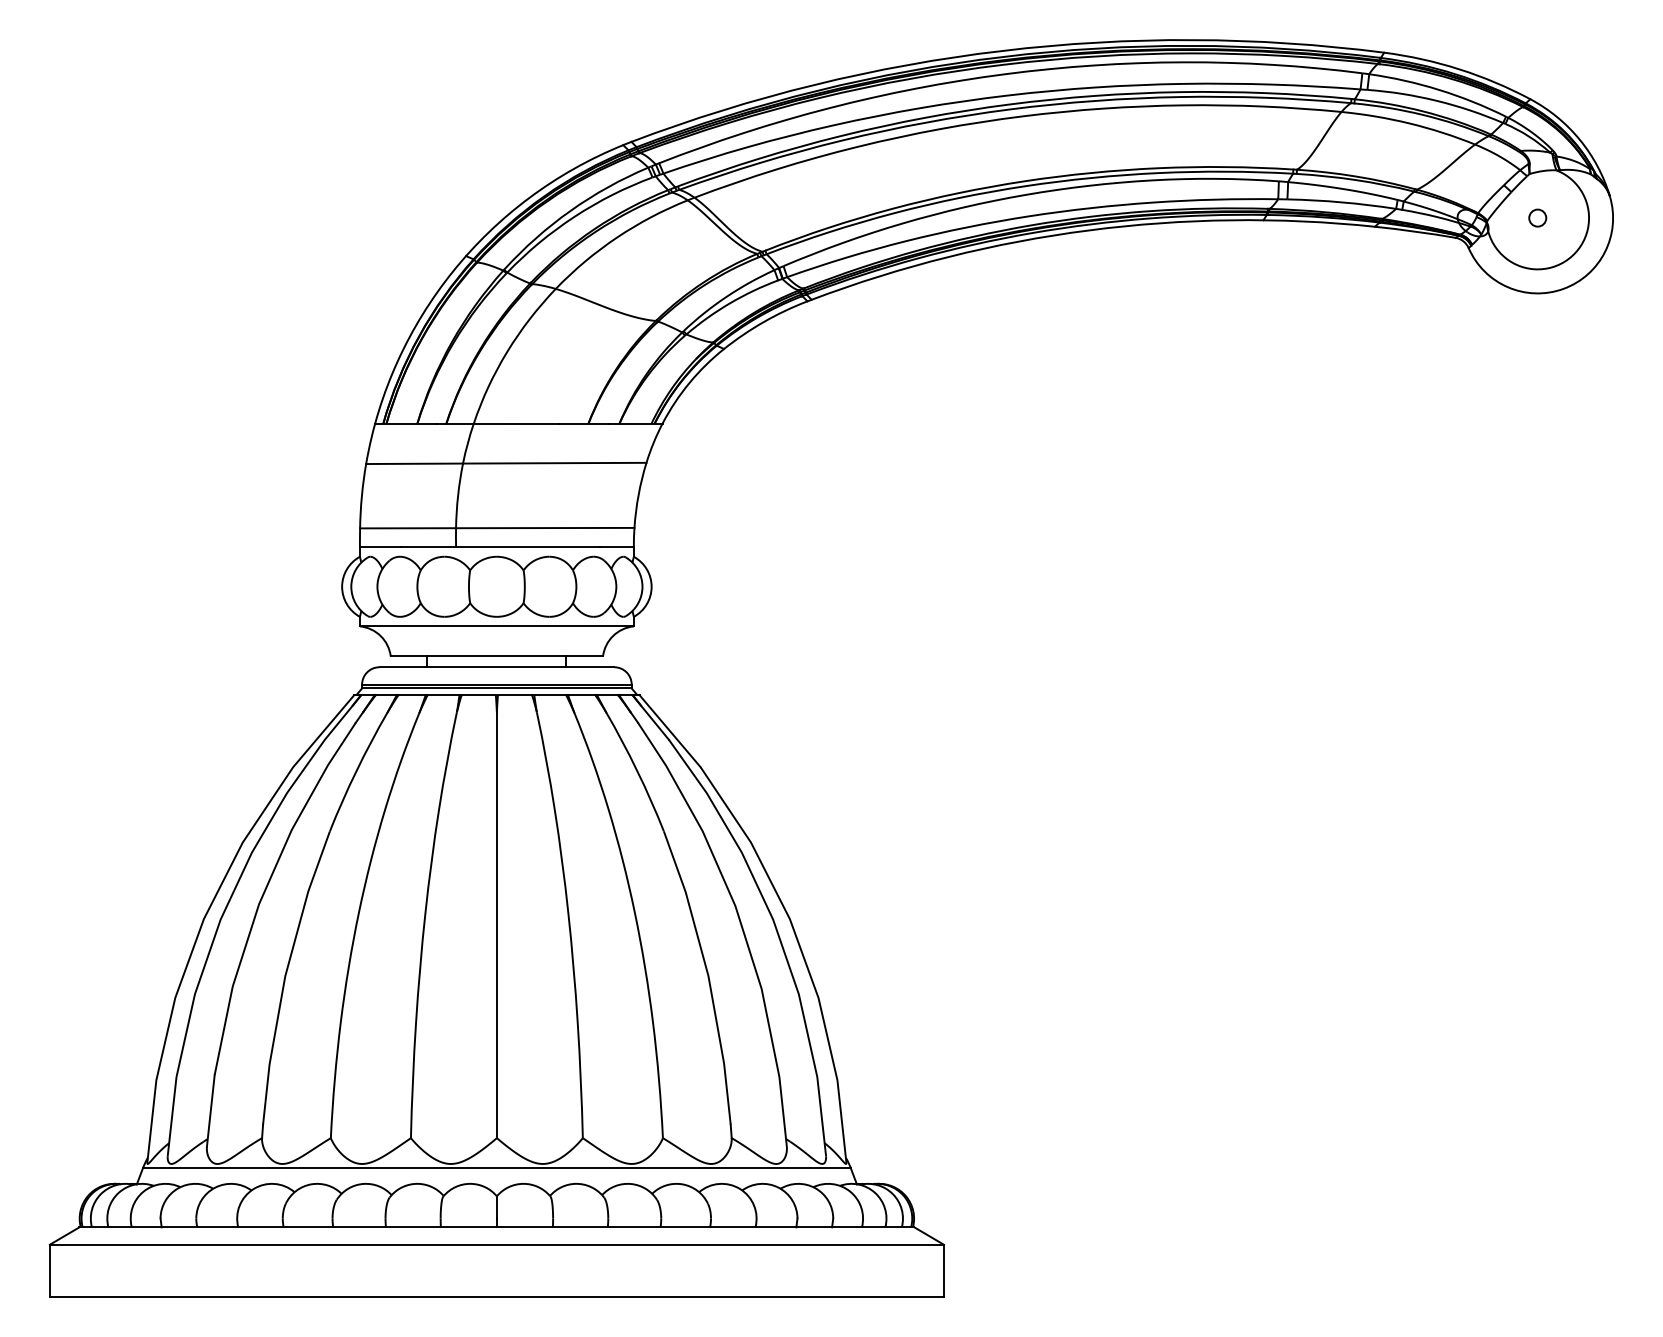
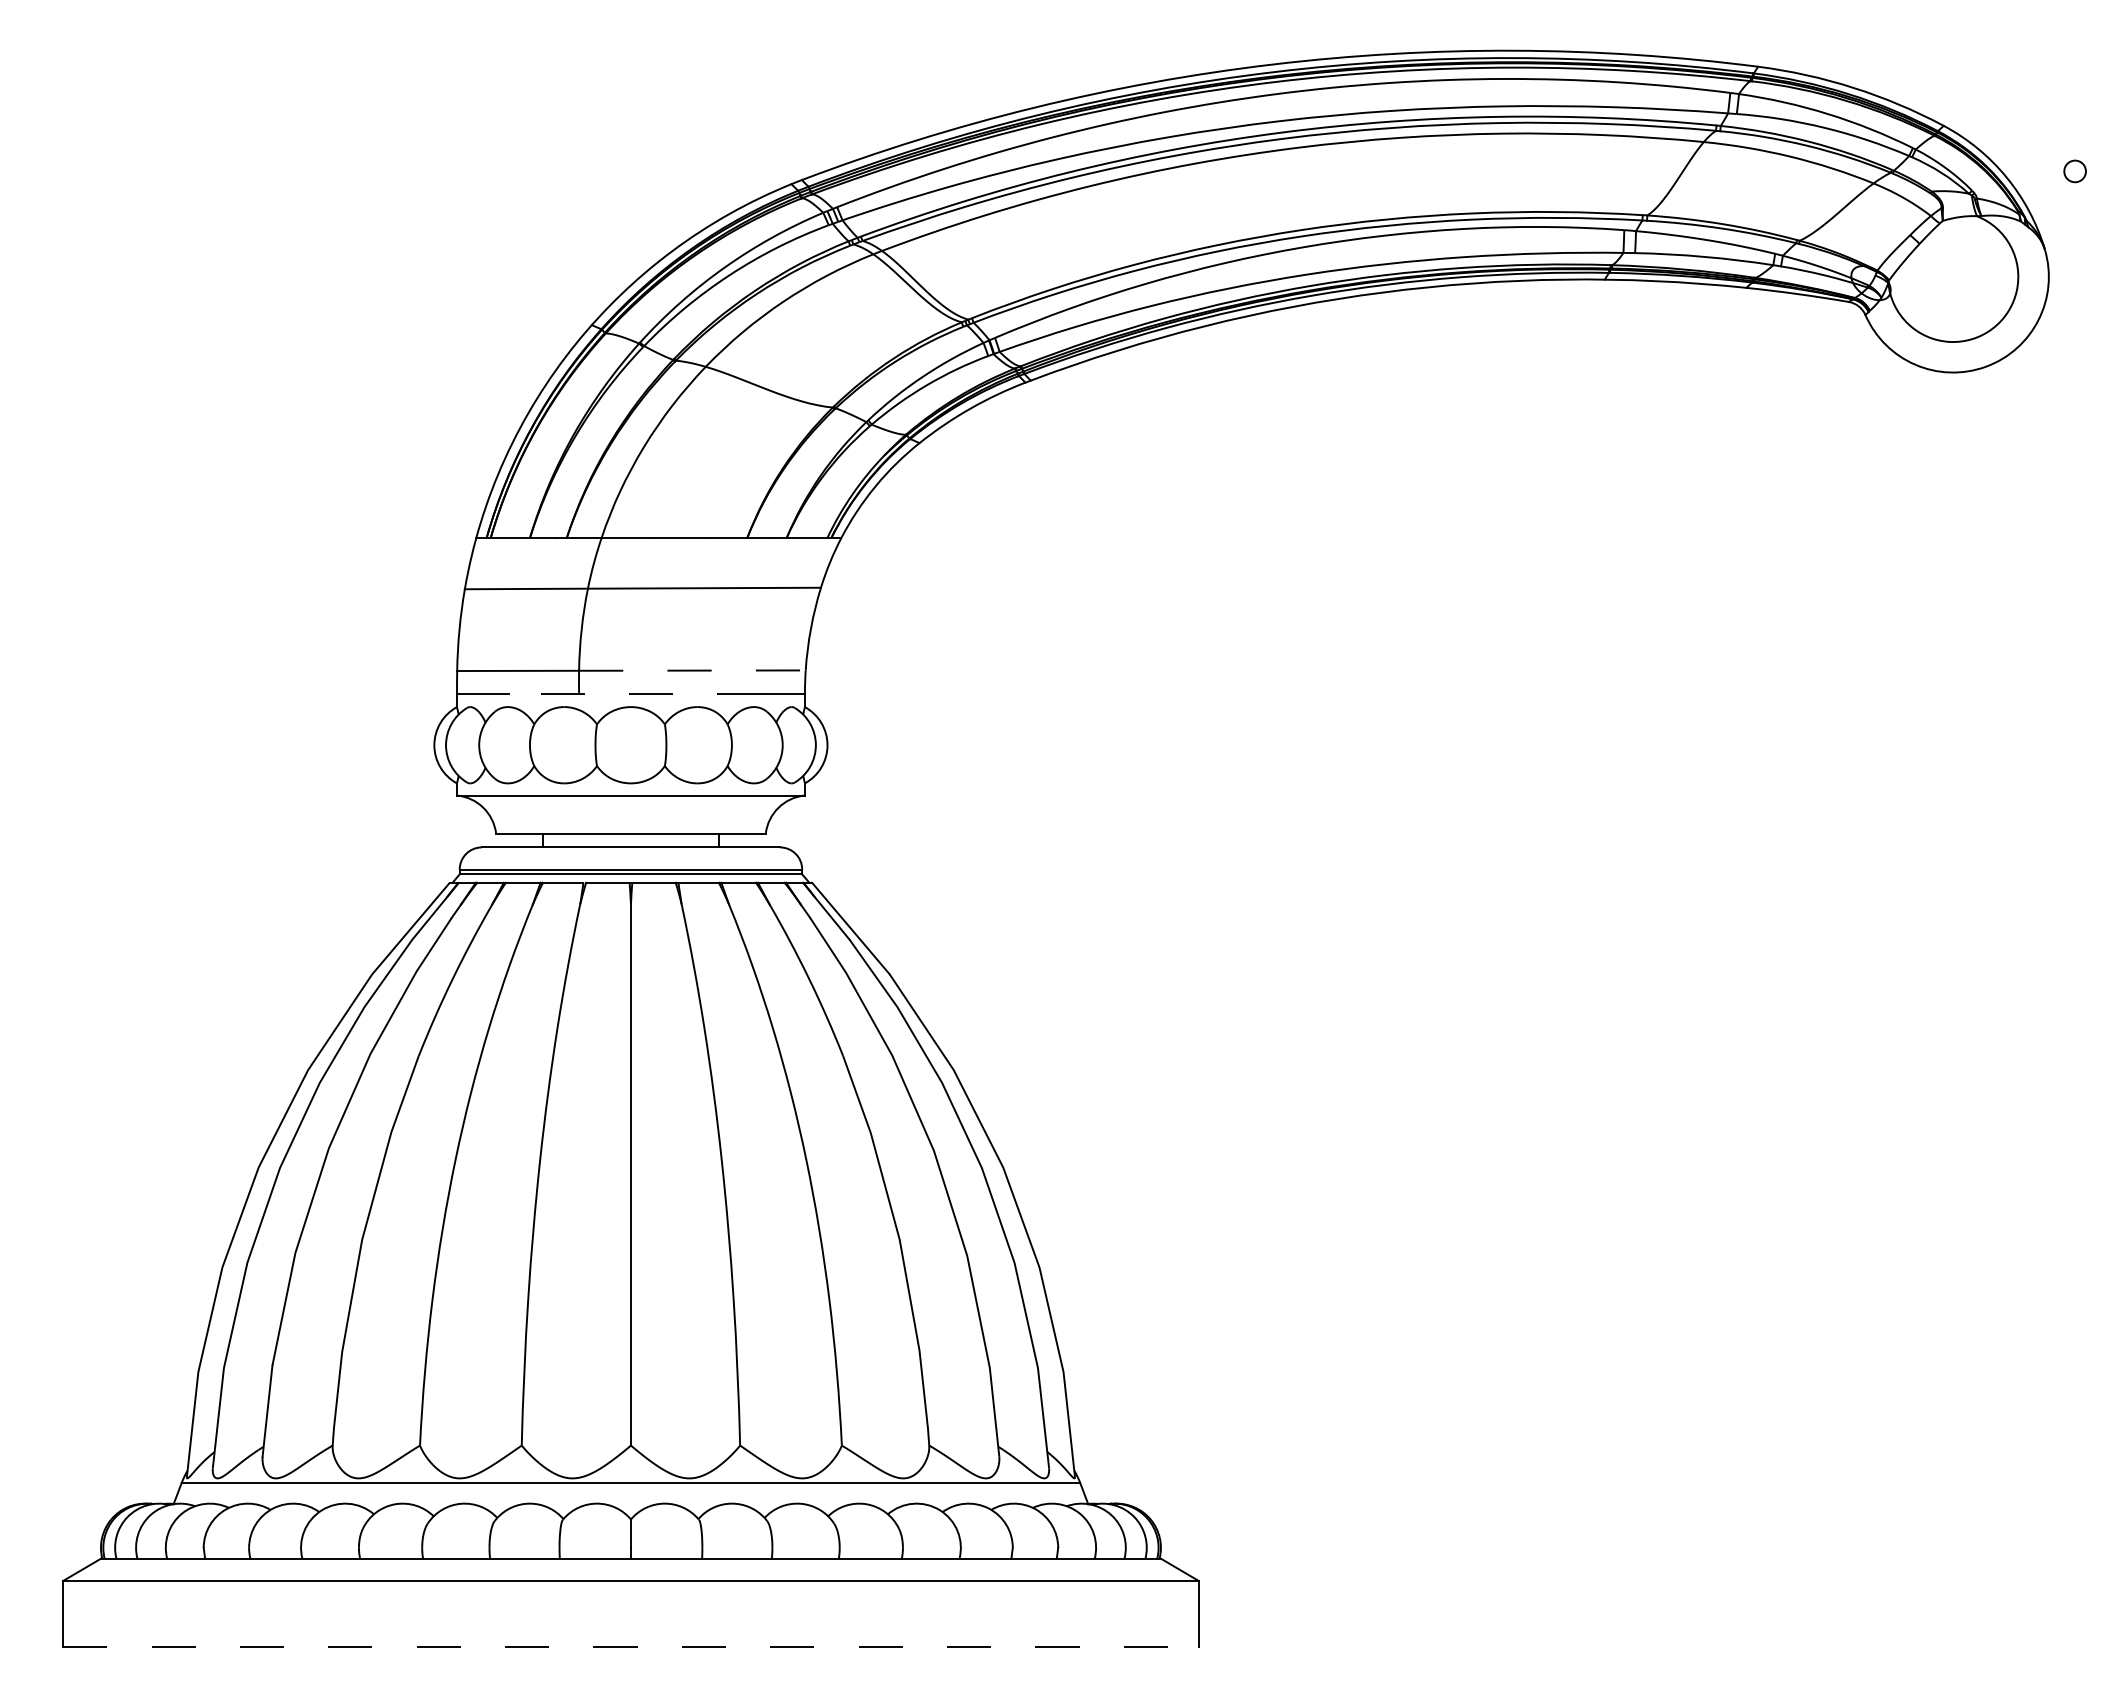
circle: (1537, 217) -> (2074, 170), moved
line: (545, 528) -> (692, 671), solid -> dashed
line: (500, 546) -> (635, 694), solid -> dashed
line: (497, 1296) -> (631, 1646), solid -> dashed

